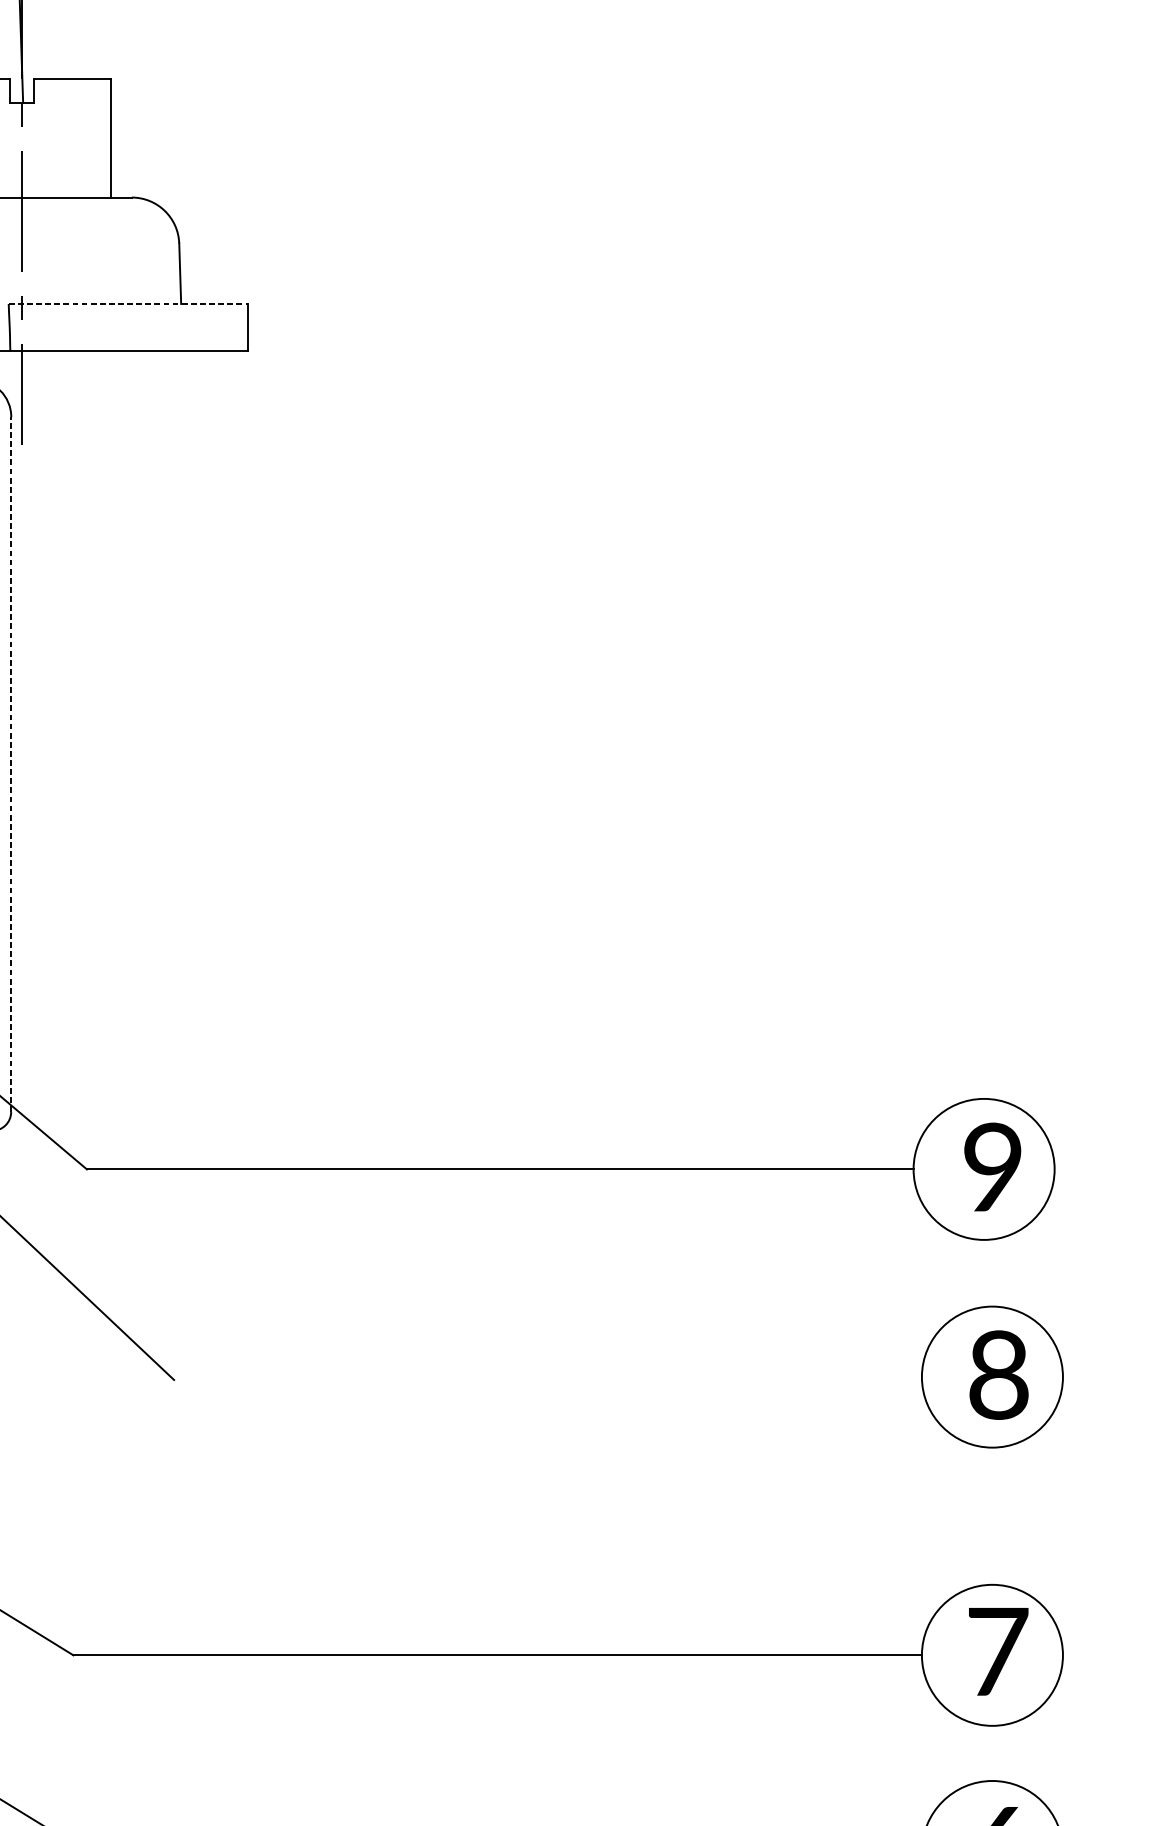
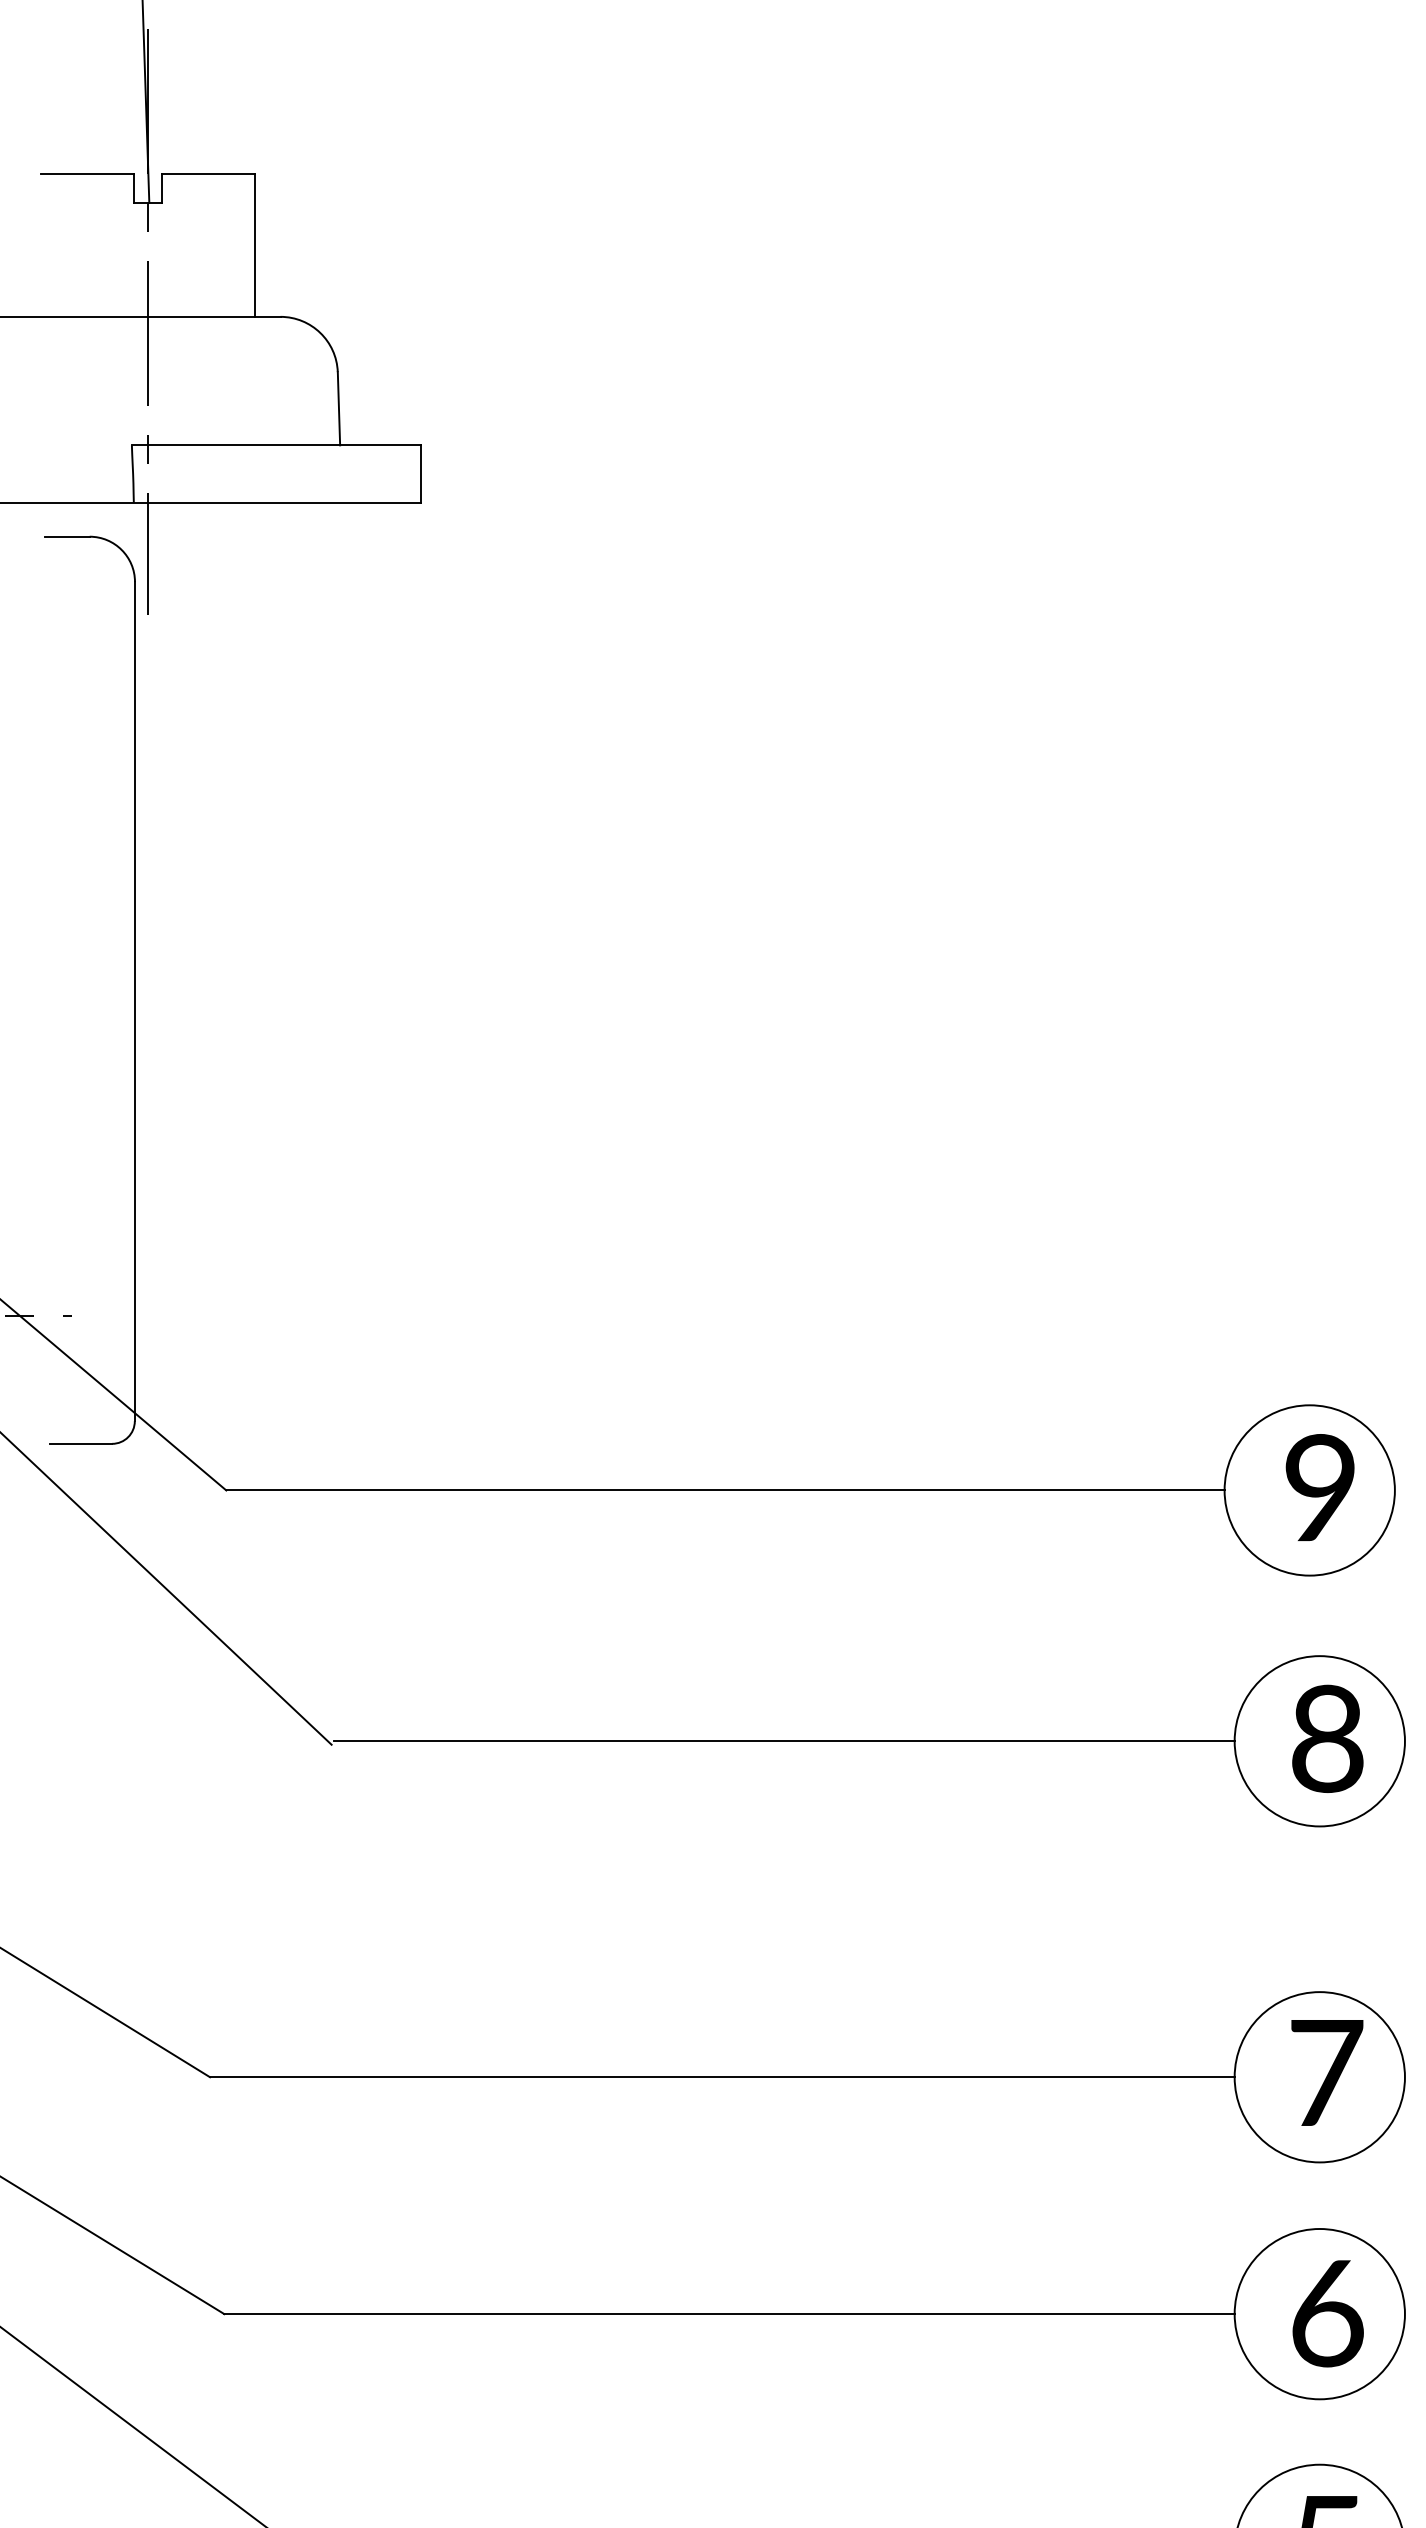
line: (128, 304) -> (276, 445), dashed -> solid
line: (11, 764) -> (135, 1001), dashed -> solid
line: (549, 1377) -> (784, 1741), added

